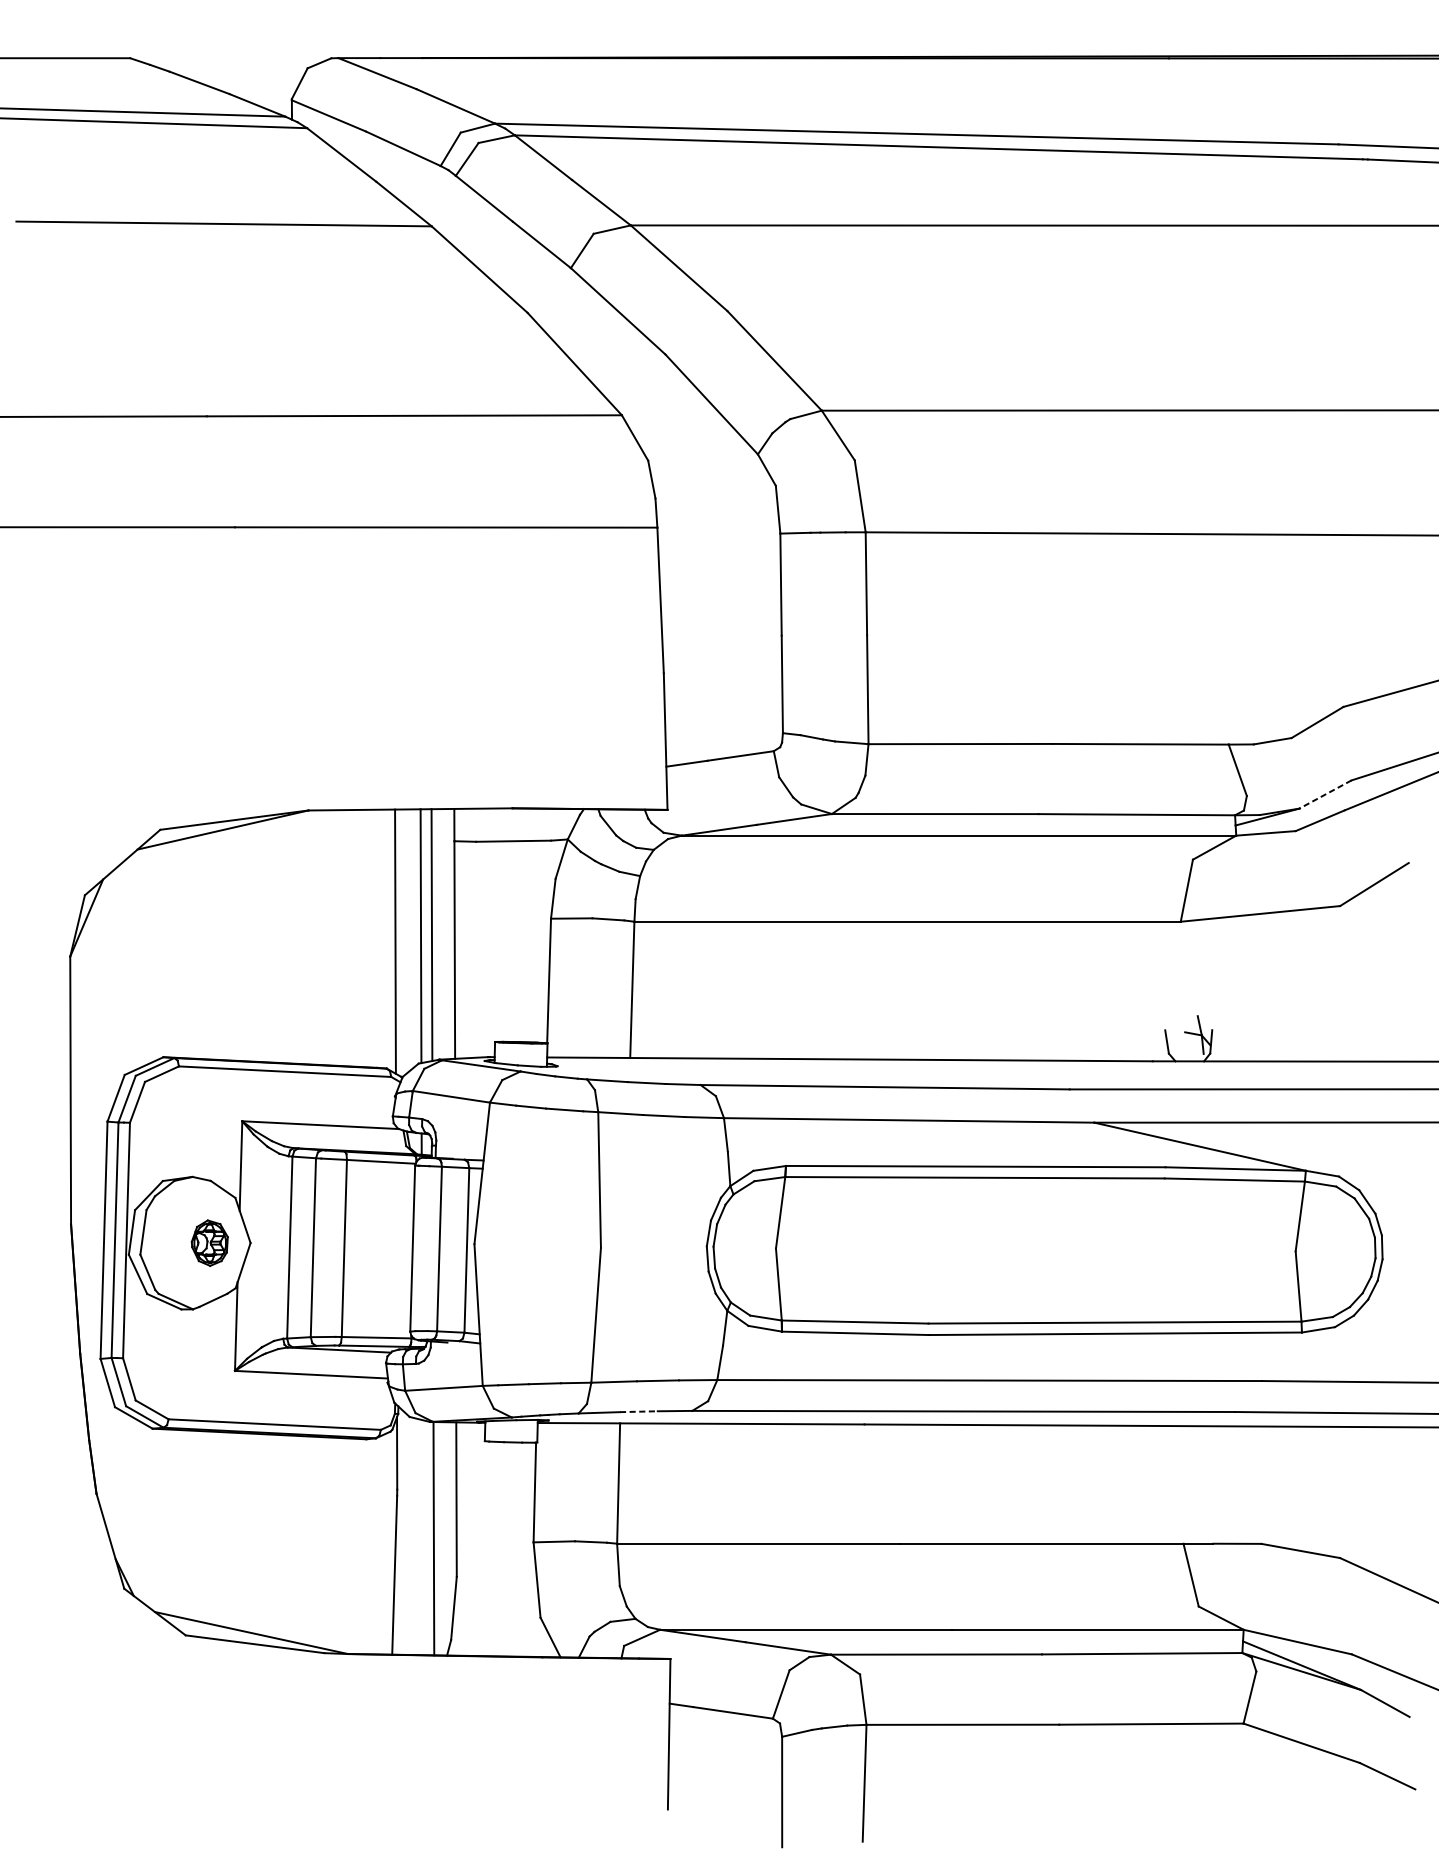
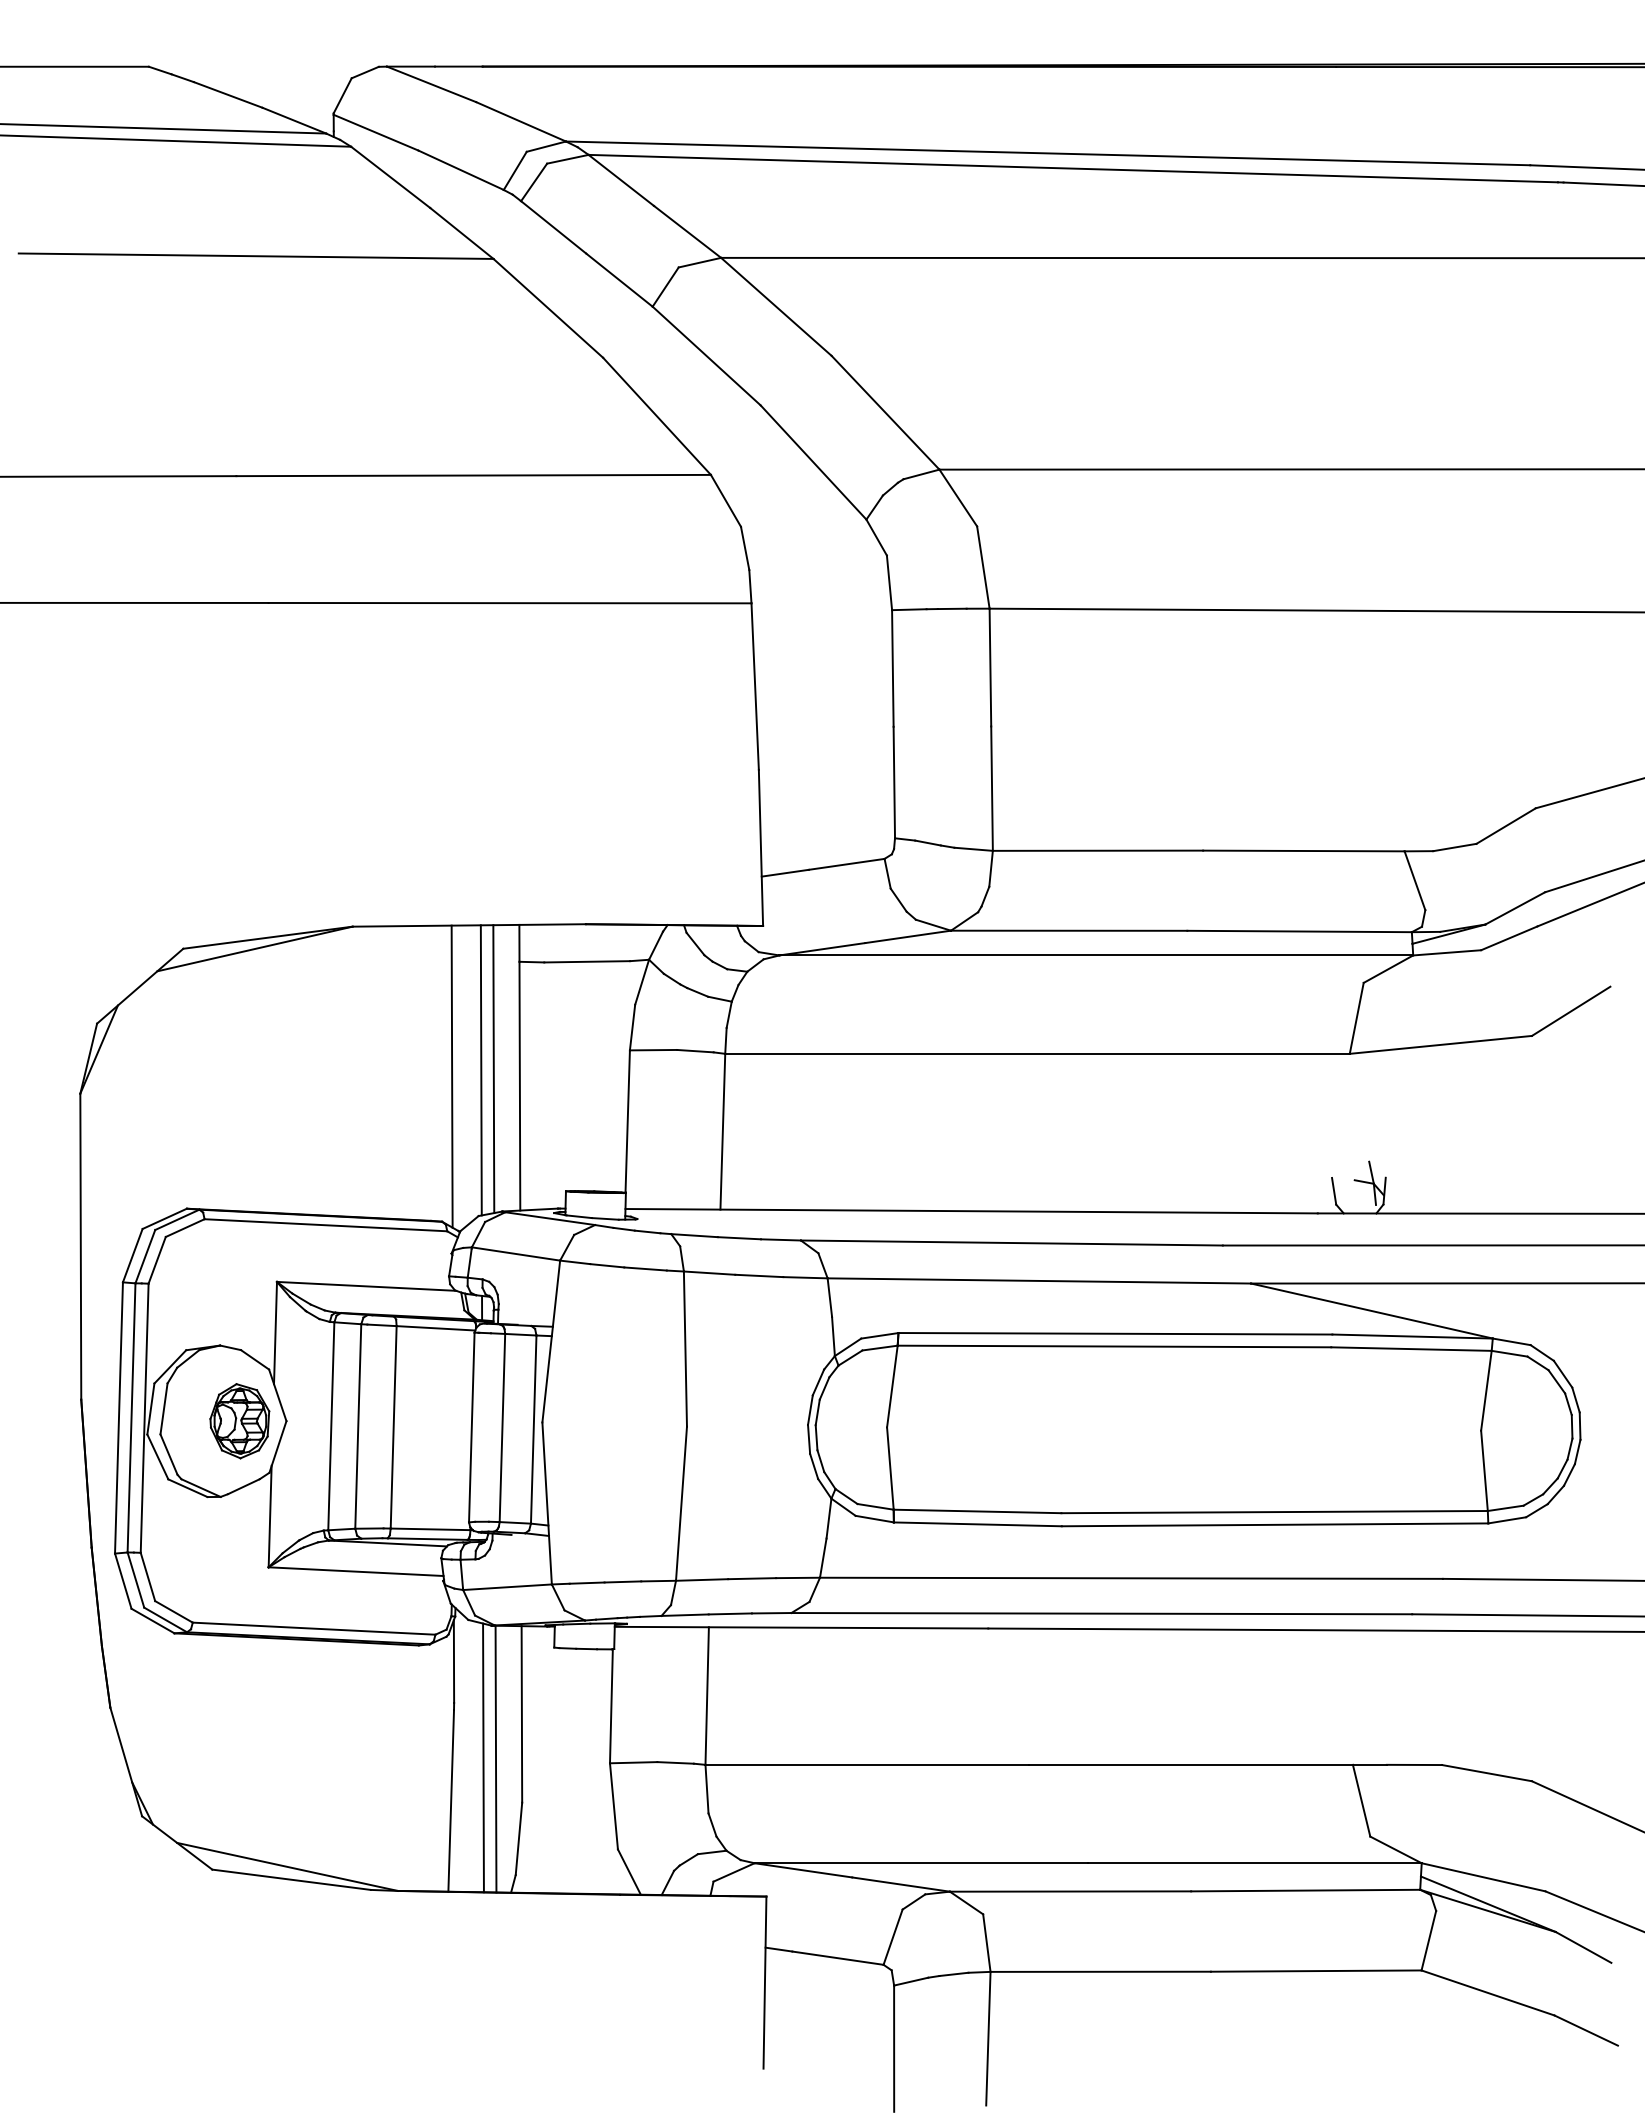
line: (1325, 794) -> (1515, 908), dashed -> solid
part: (209, 1243) -> (239, 1421), size x1.43
line: (639, 1411) -> (730, 1613), dashed -> solid
line: (422, 1537) -> (483, 1757), added

